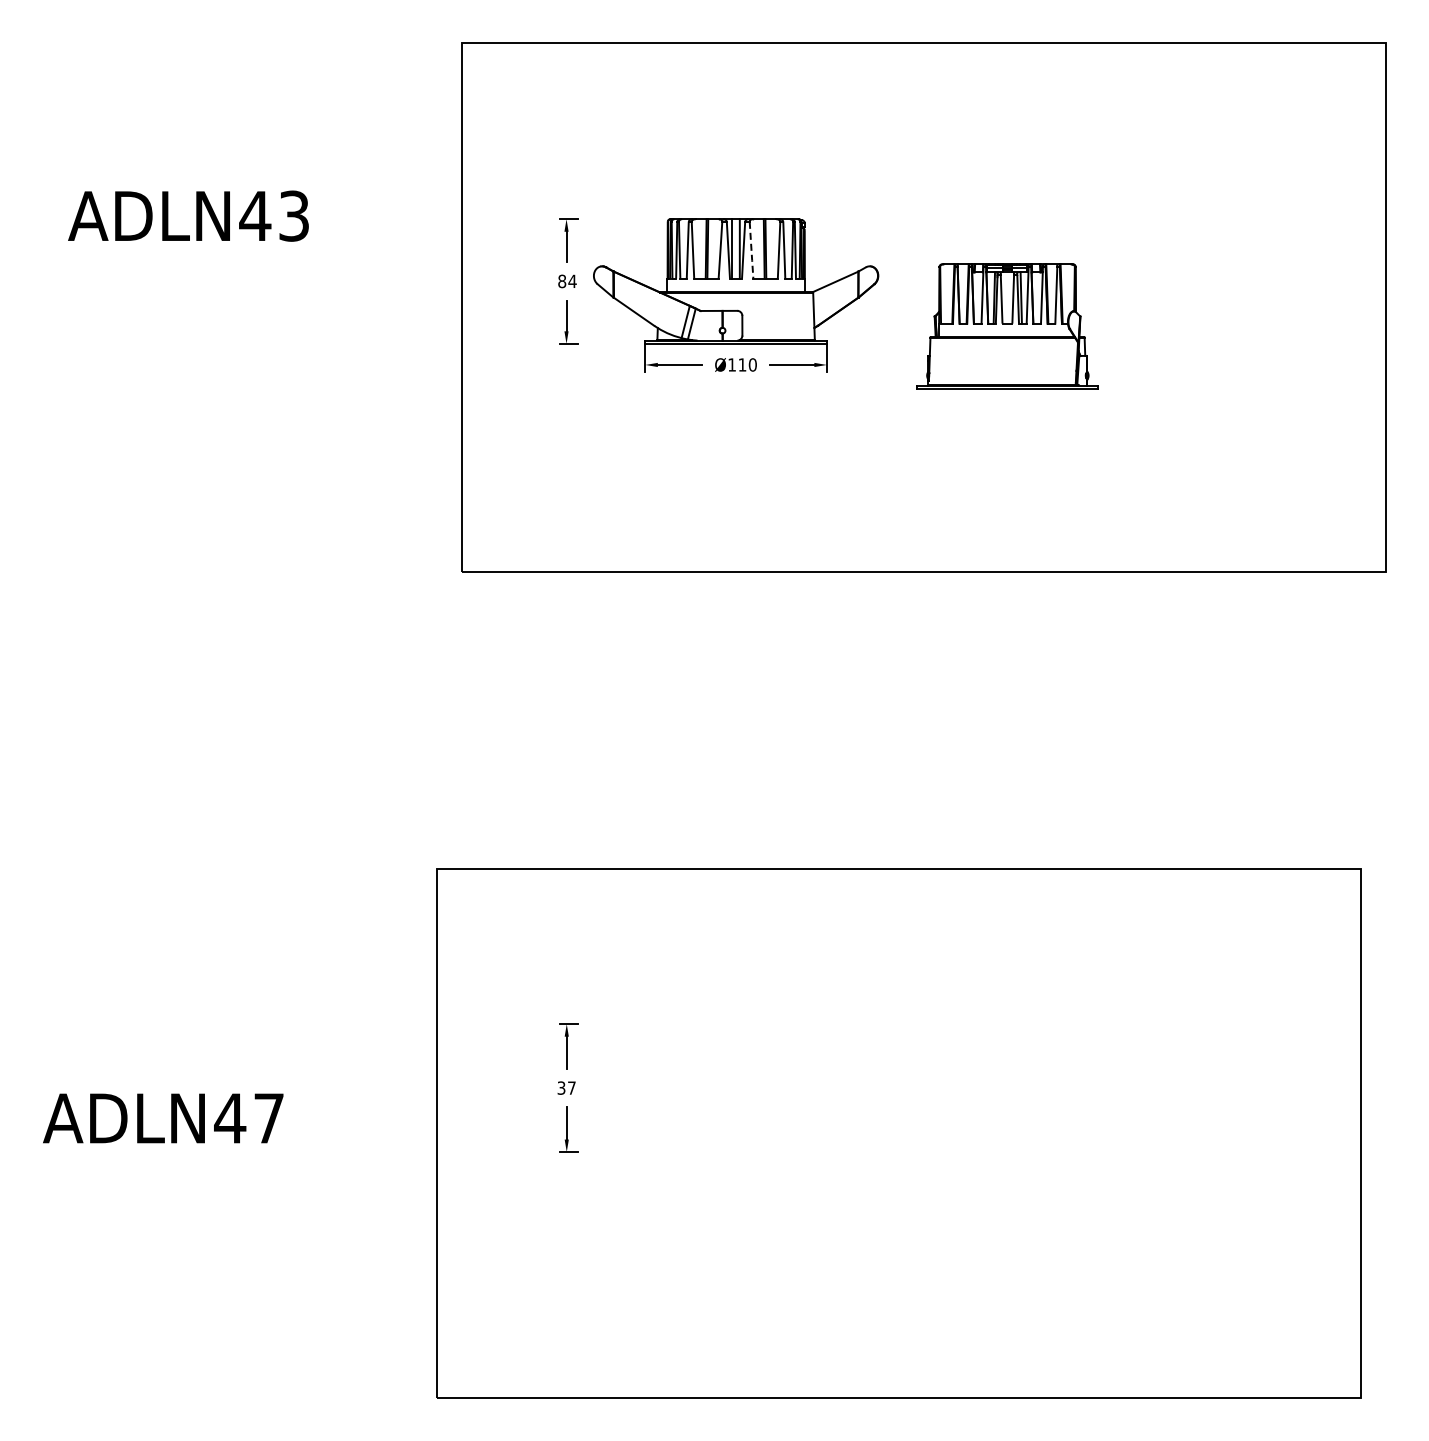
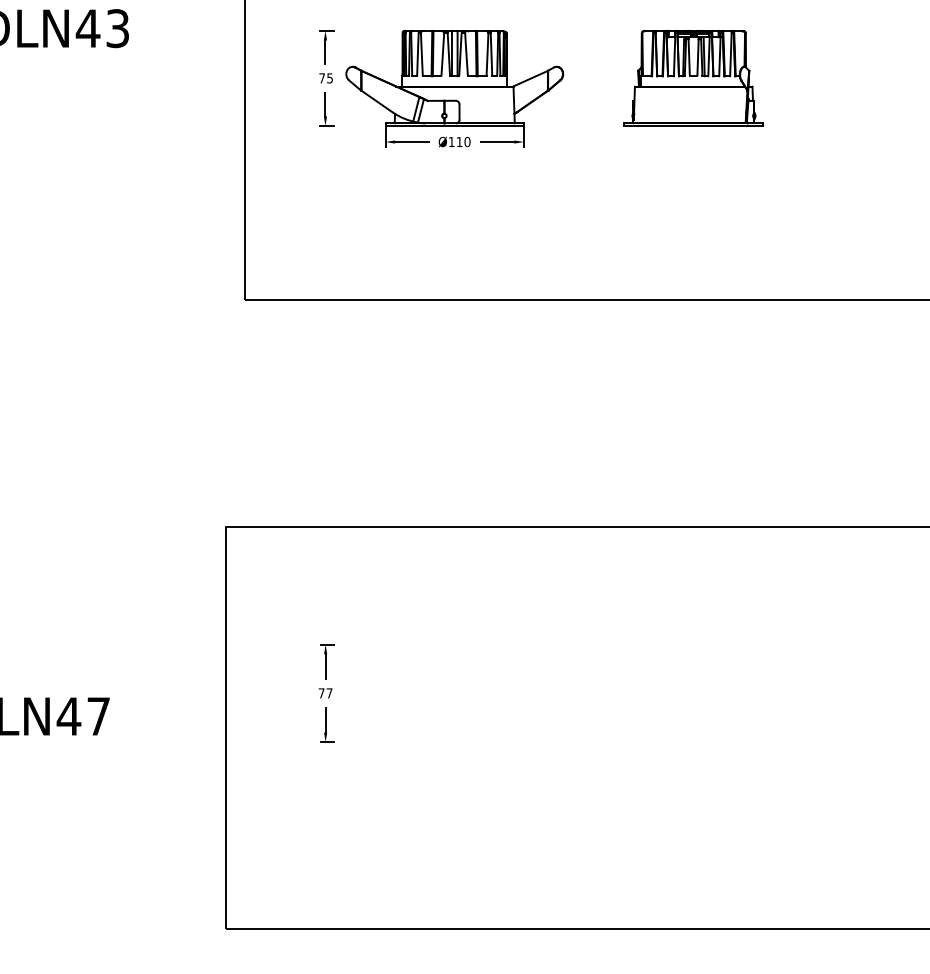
line: (751, 250) -> (466, 54), dashed -> solid
text: (567, 281) -> (326, 78), 84 -> 75
part: (1007, 326) -> (693, 78), moved
text: (561, 1087) -> (321, 692), 37 -> 77

